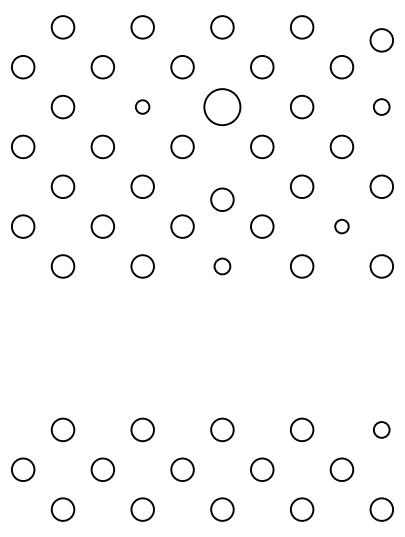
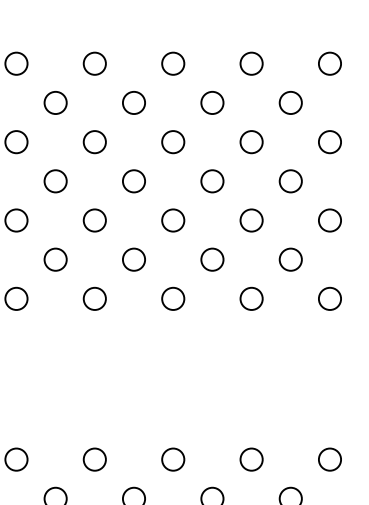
circle: (381, 40) -> (329, 63), moved
circle: (142, 106) -> (94, 141), size x1.67
circle: (222, 106) -> (173, 141), size x0.62
circle: (381, 106) -> (329, 141), size x1.43
circle: (222, 199) -> (173, 220), moved
circle: (341, 226) -> (290, 259), size x1.67
circle: (222, 266) -> (173, 298), size x1.43
circle: (381, 429) -> (329, 459), size x1.43

